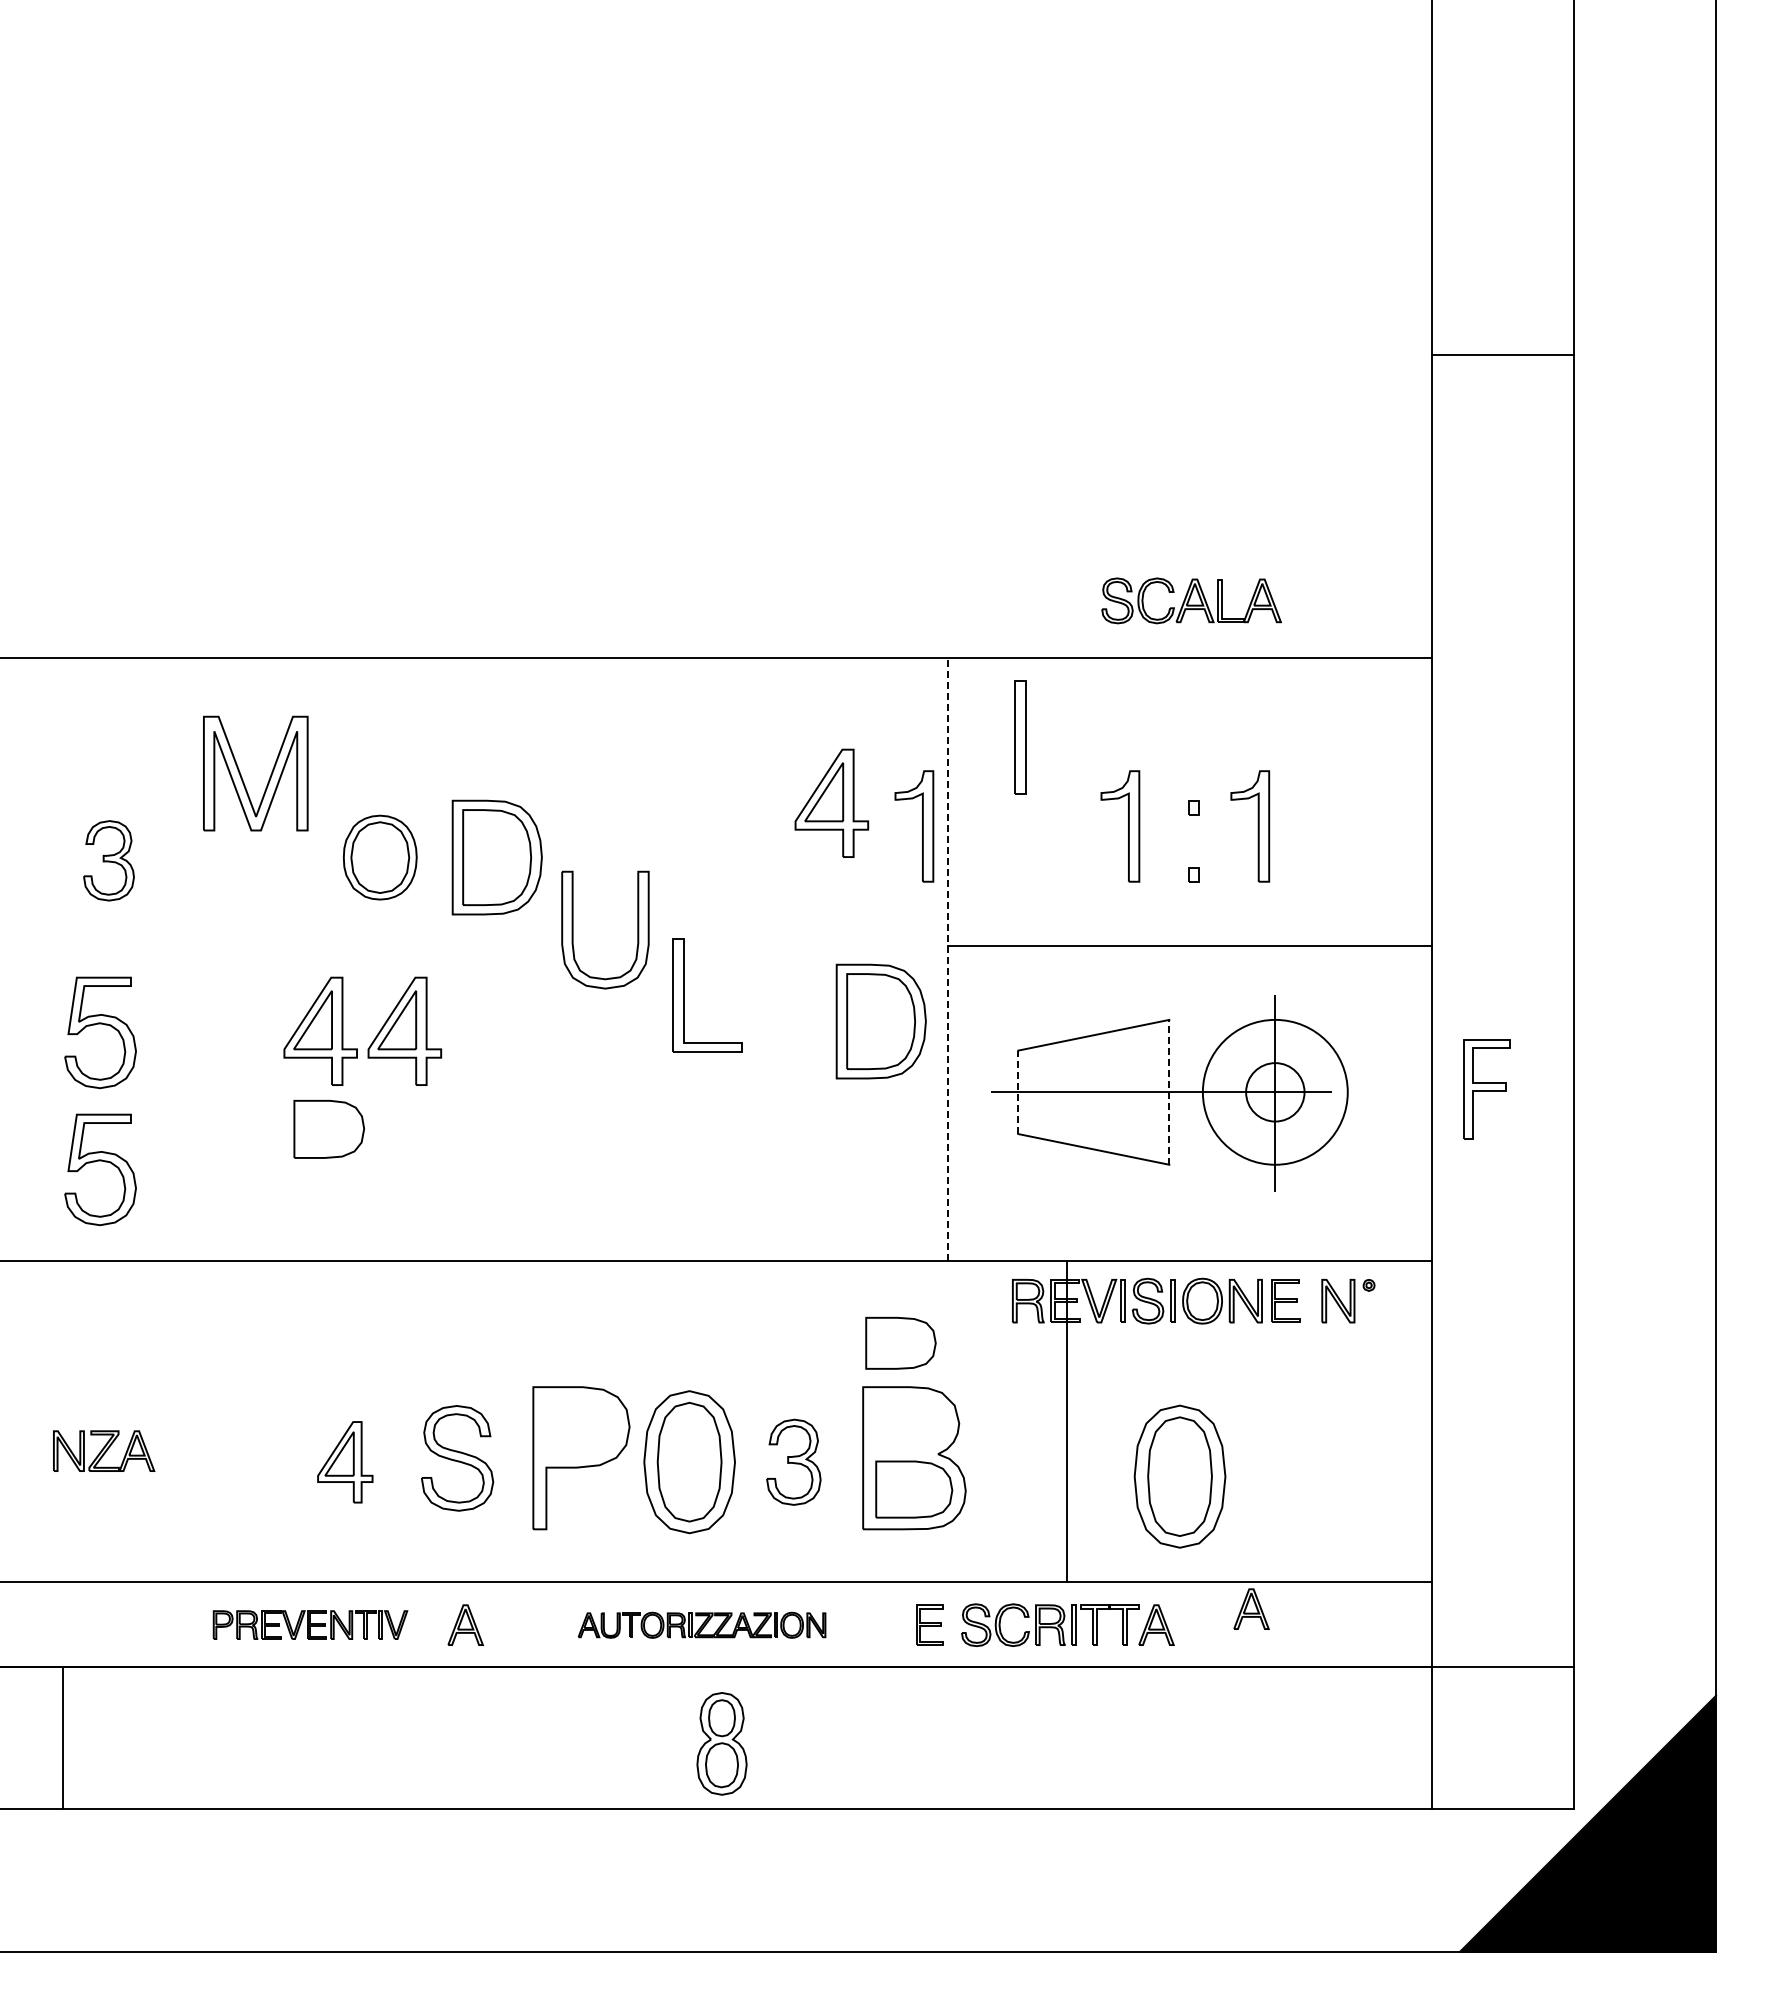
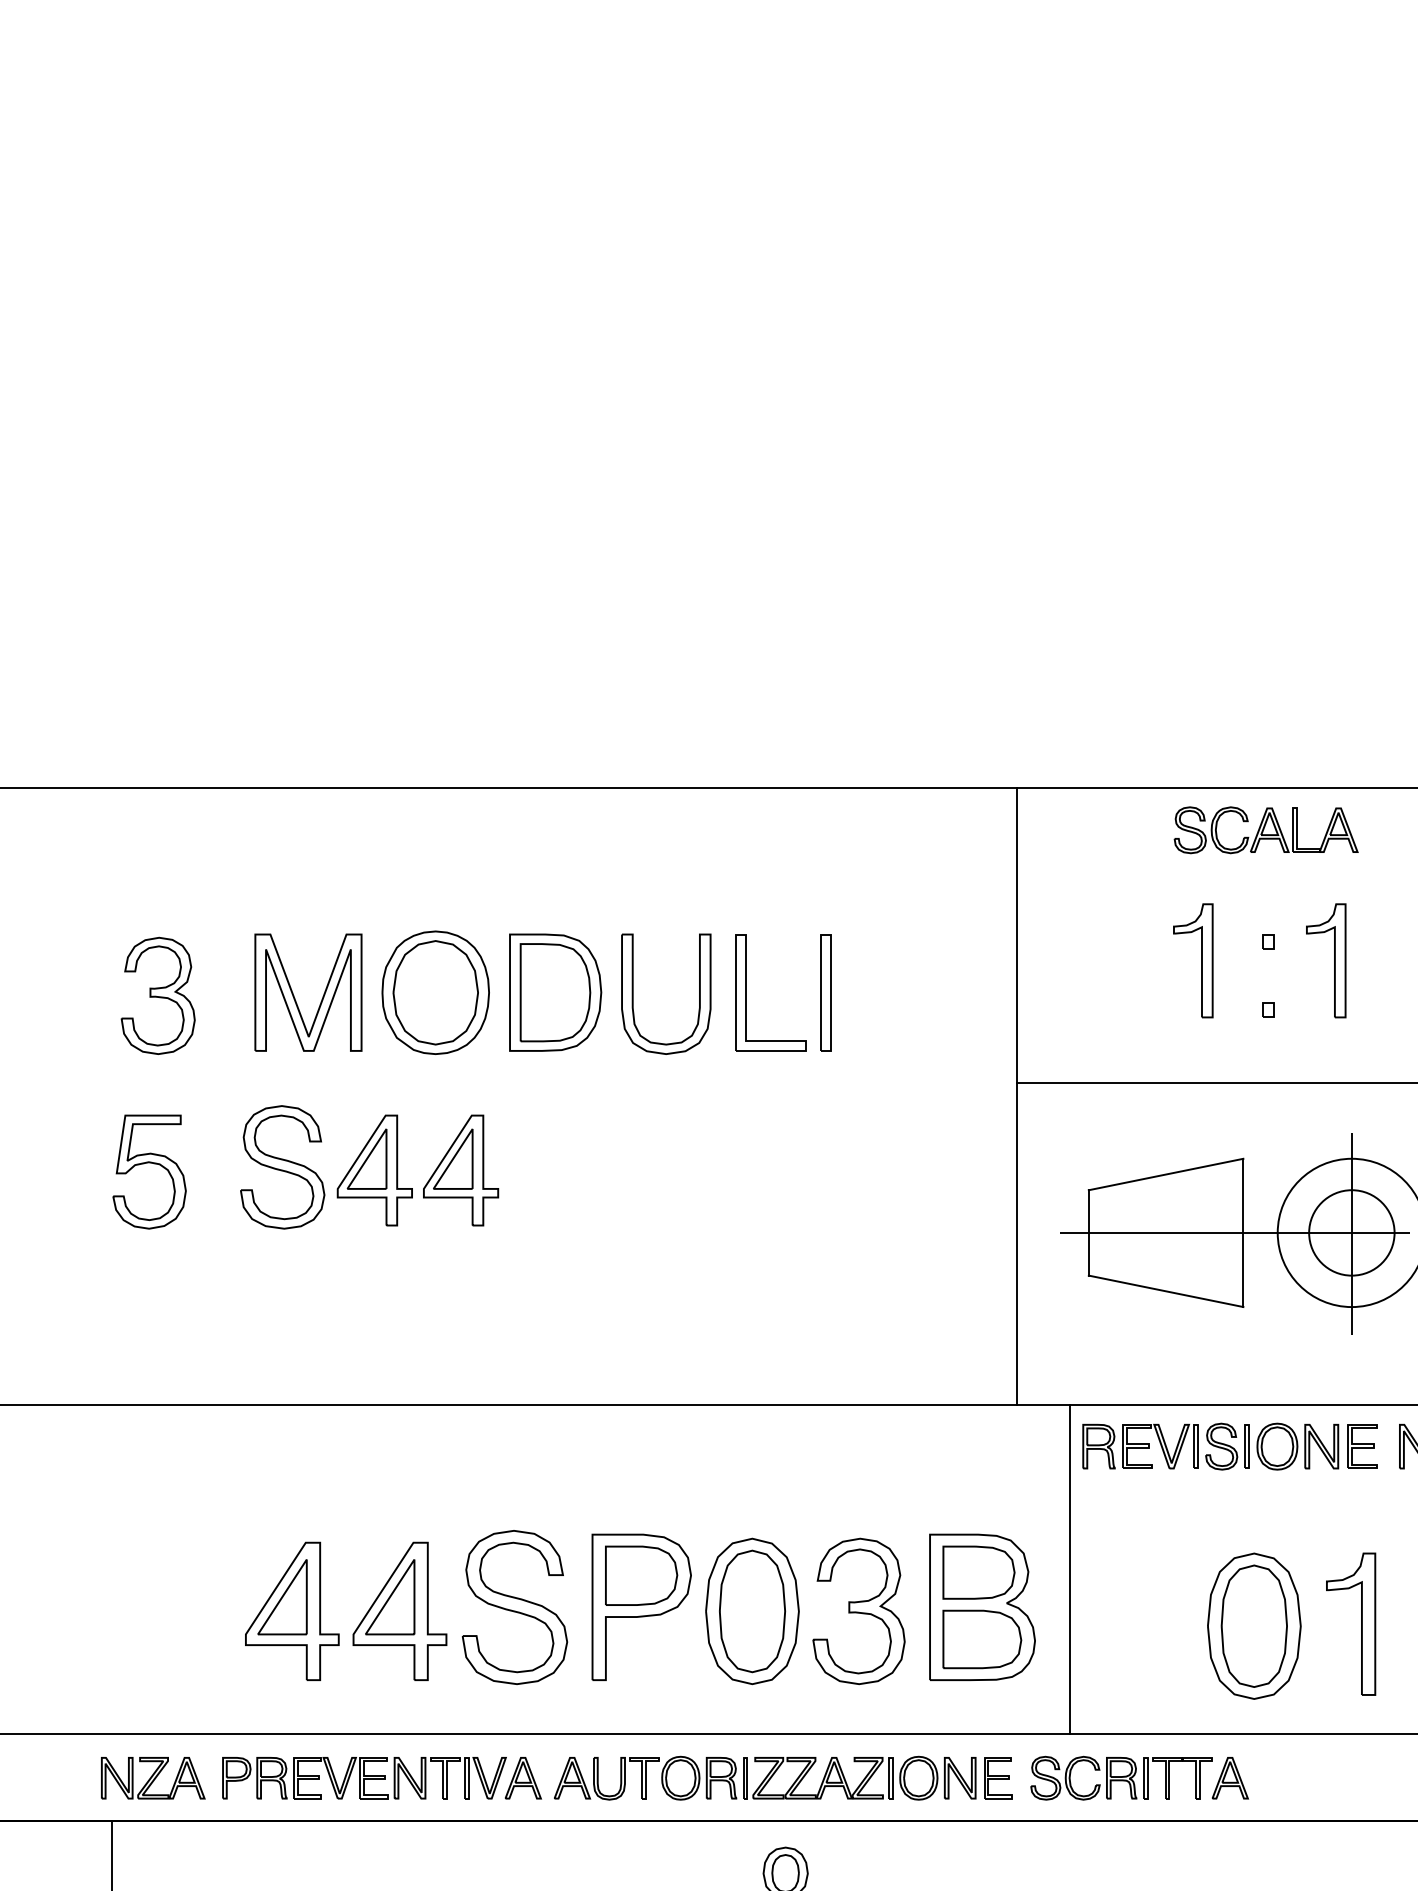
part: (1191, 600) -> (1266, 829), moved
part: (1020, 737) -> (826, 992), moved
part: (243, 779) -> (295, 998), moved
part: (831, 802) -> (897, 936), removed
part: (922, 826) -> (990, 960), removed
part: (380, 857) -> (436, 992), size x1.43
part: (108, 860) -> (157, 995), size x1.43
part: (573, 929) -> (633, 993), moved
line: (948, 958) -> (1017, 1095), dashed -> solid
part: (684, 995) -> (747, 992), moved
part: (880, 1021) -> (947, 1160), removed
part: (230, 1028) -> (282, 1167), added
line: (1169, 1091) -> (1243, 1232), dashed -> solid
line: (1018, 1092) -> (1089, 1233), dashed -> solid
circle: (1275, 1092) -> (1352, 1233), size x1.43
part: (328, 1128) -> (640, 1574), moved
part: (100, 1161) -> (149, 1303), removed
part: (900, 1342) -> (978, 1571), moved
line: (1066, 1421) -> (1069, 1569), moved
part: (104, 1450) -> (153, 1777), moved
part: (457, 1458) -> (514, 1607), size x1.43
part: (239, 1462) -> (291, 1611), added
part: (345, 1462) -> (400, 1611), size x1.67
part: (793, 1462) -> (858, 1611), size x1.67
part: (1284, 1474) -> (1361, 1624), added
part: (1251, 1608) -> (1327, 1761), removed
part: (310, 1624) -> (364, 1777), size x1.43
part: (701, 1625) -> (764, 1778), size x1.67

